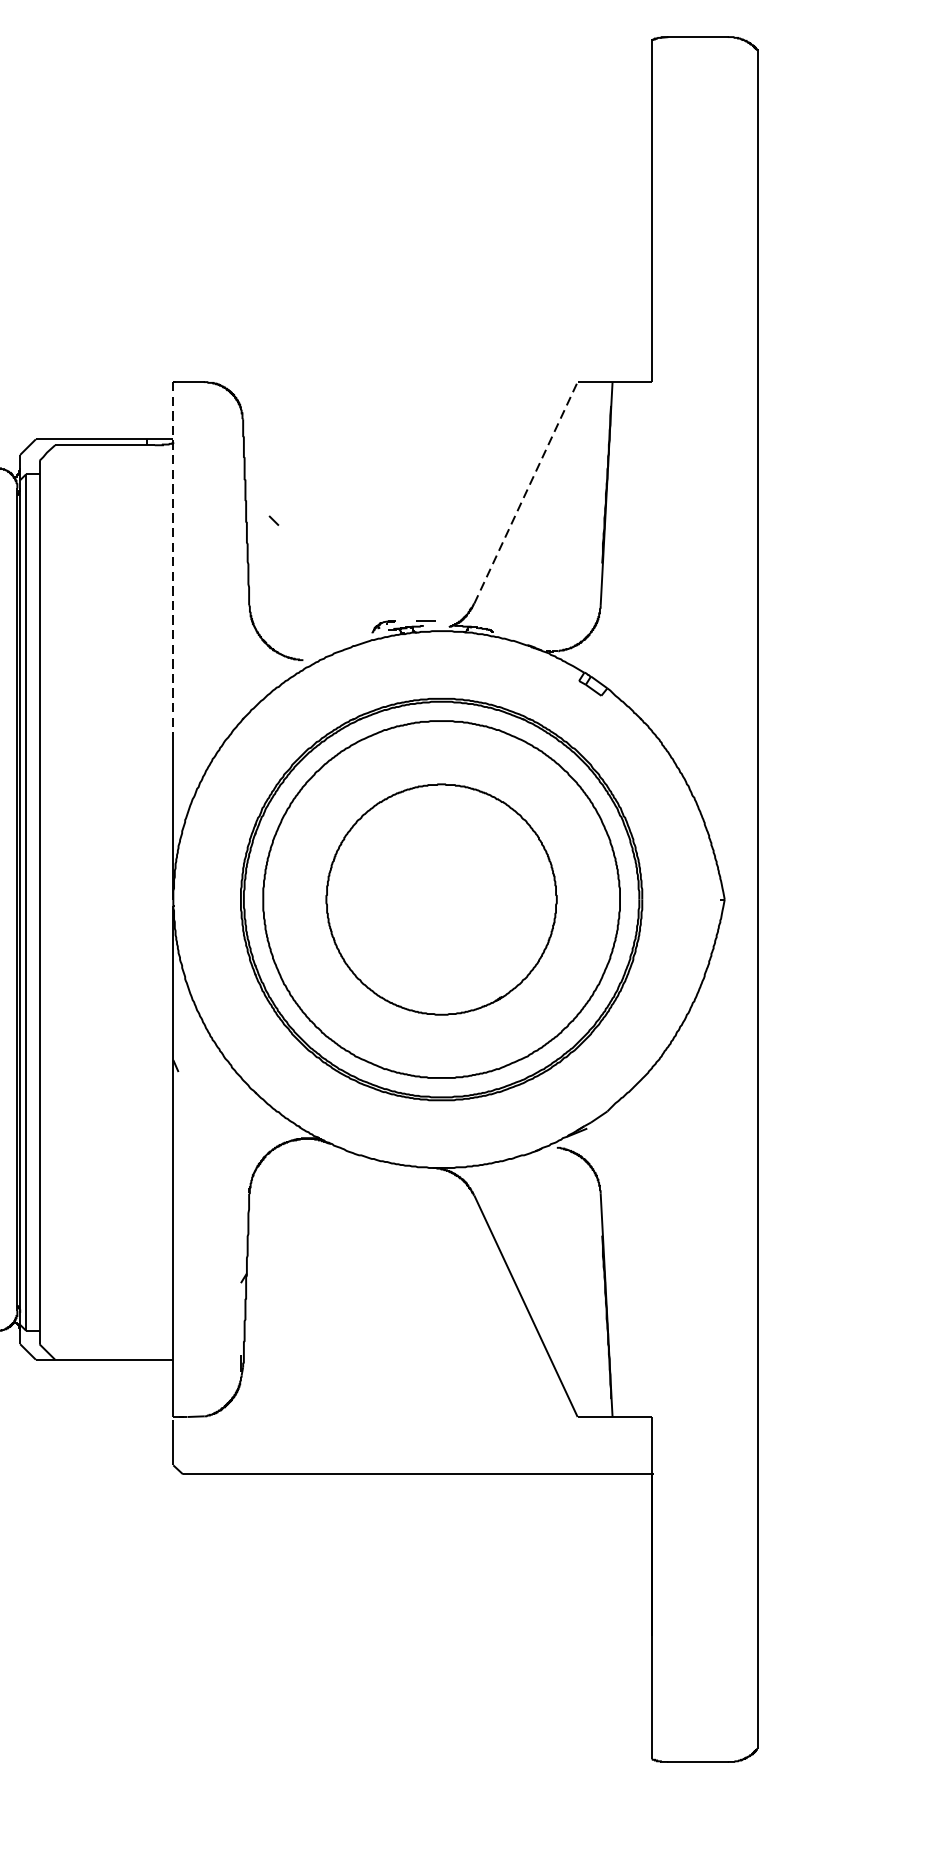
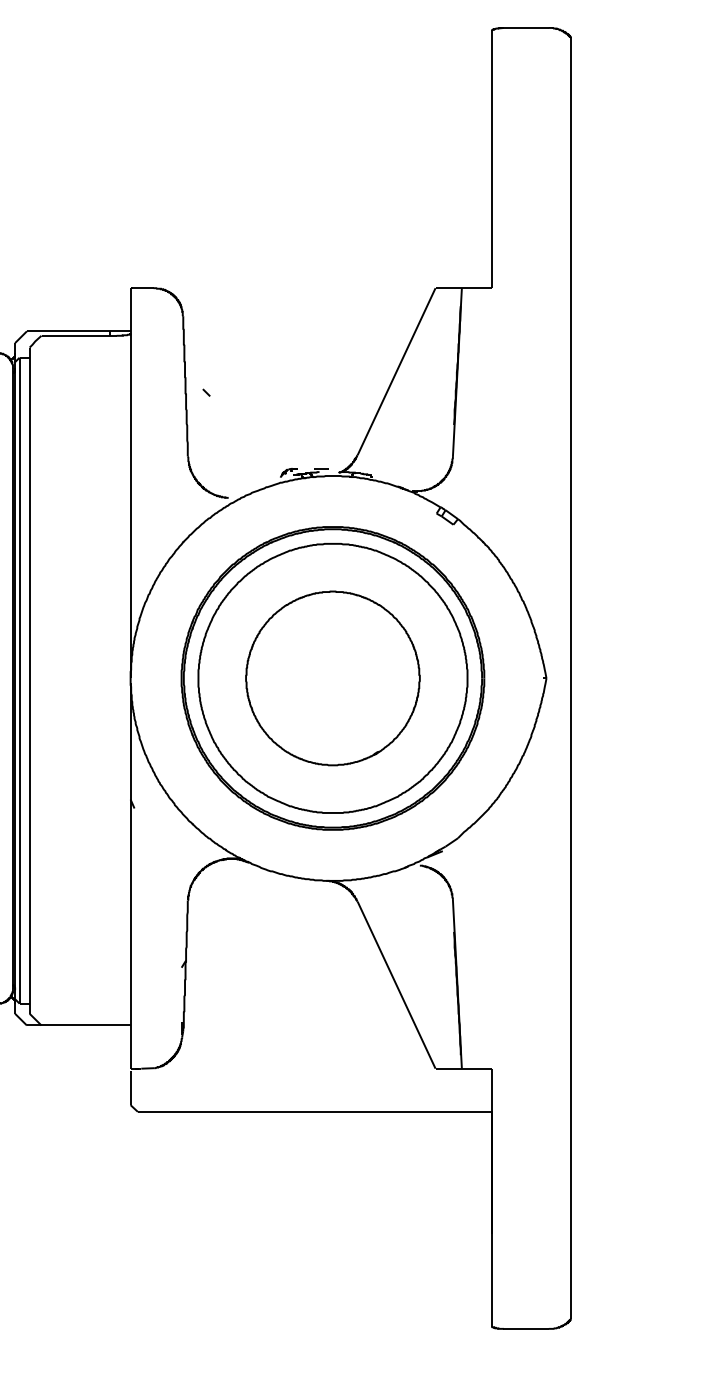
line: (525, 492) -> (396, 371), dashed -> solid
line: (173, 561) -> (130, 423), dashed -> solid

